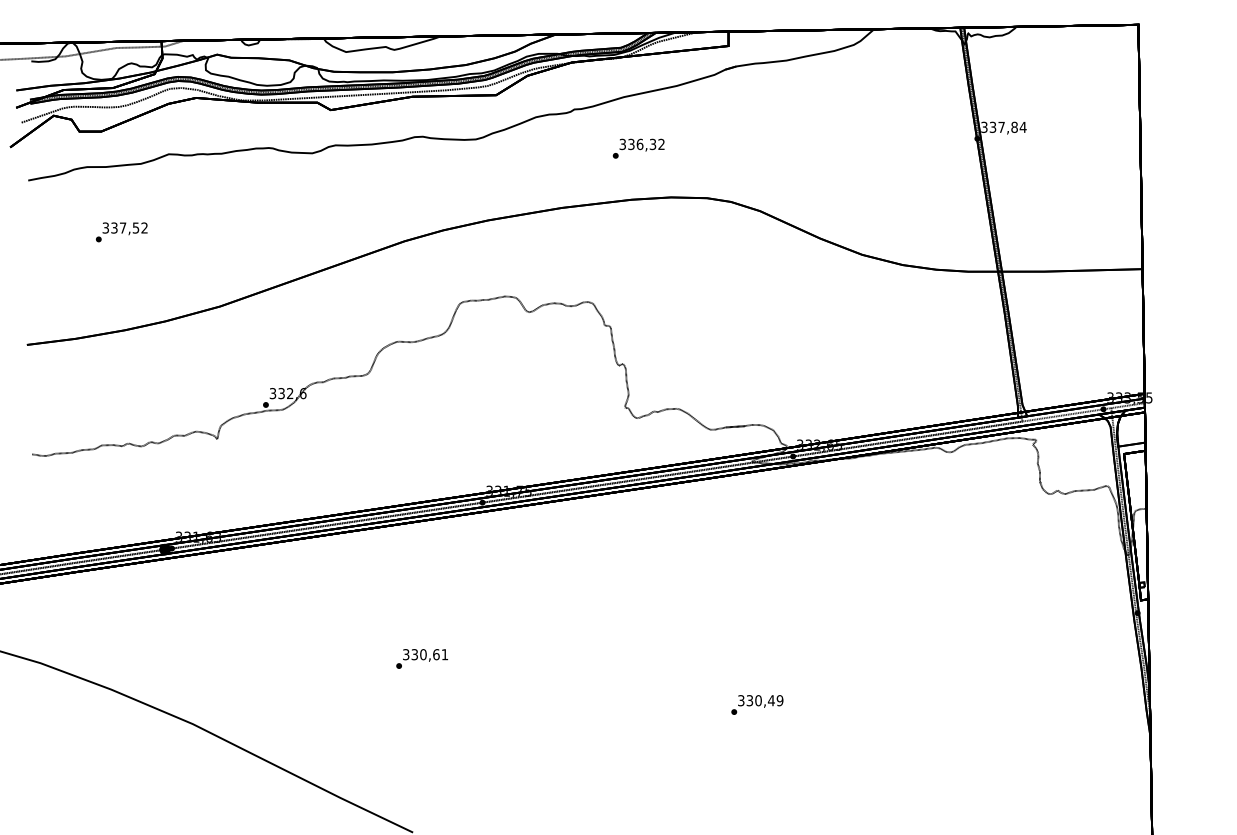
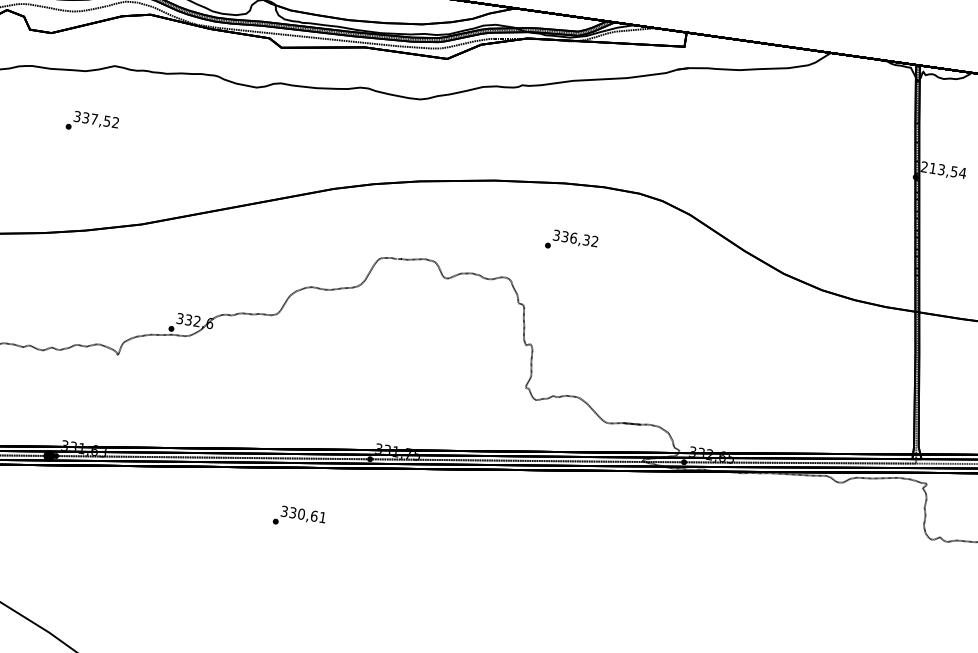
text: (999, 126) -> (939, 168), 337,84 -> 213,54
text: (638, 148) -> (571, 241), moved
text: (121, 232) -> (92, 123), moved
text: (421, 658) -> (299, 517), moved

